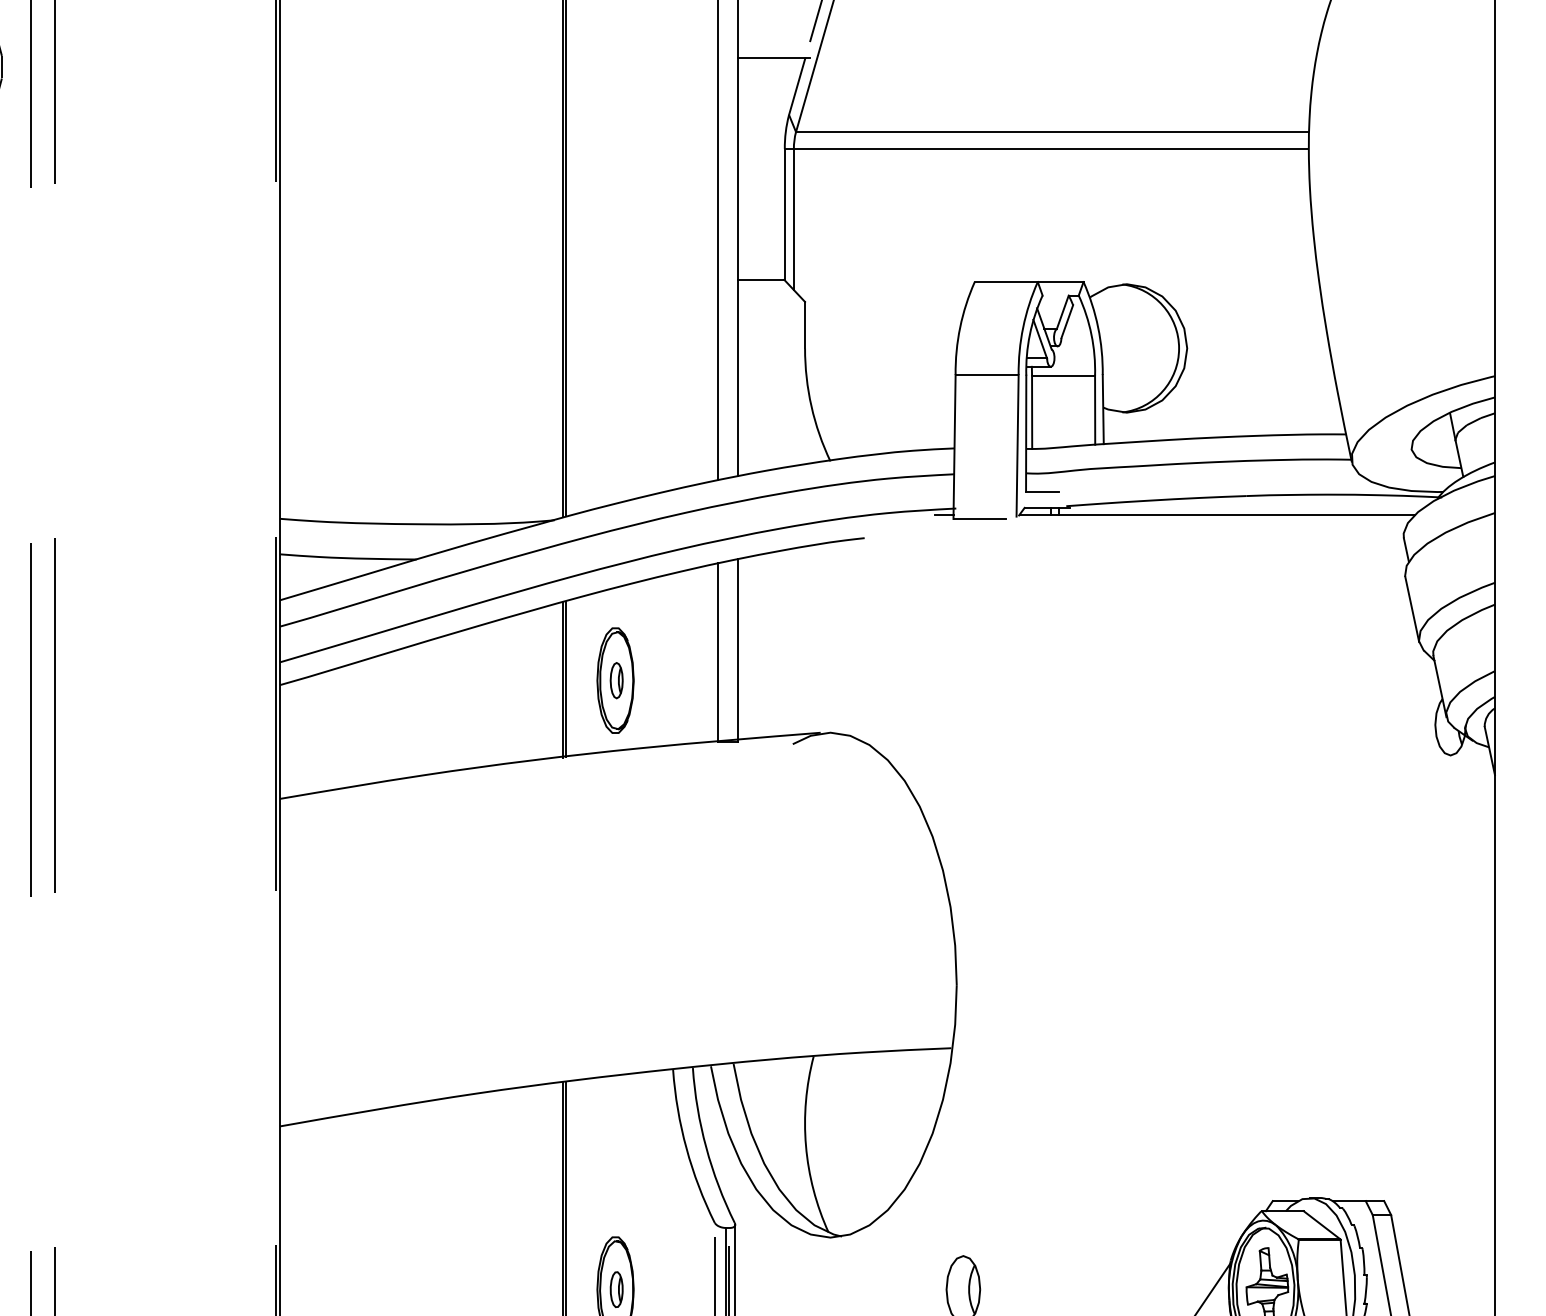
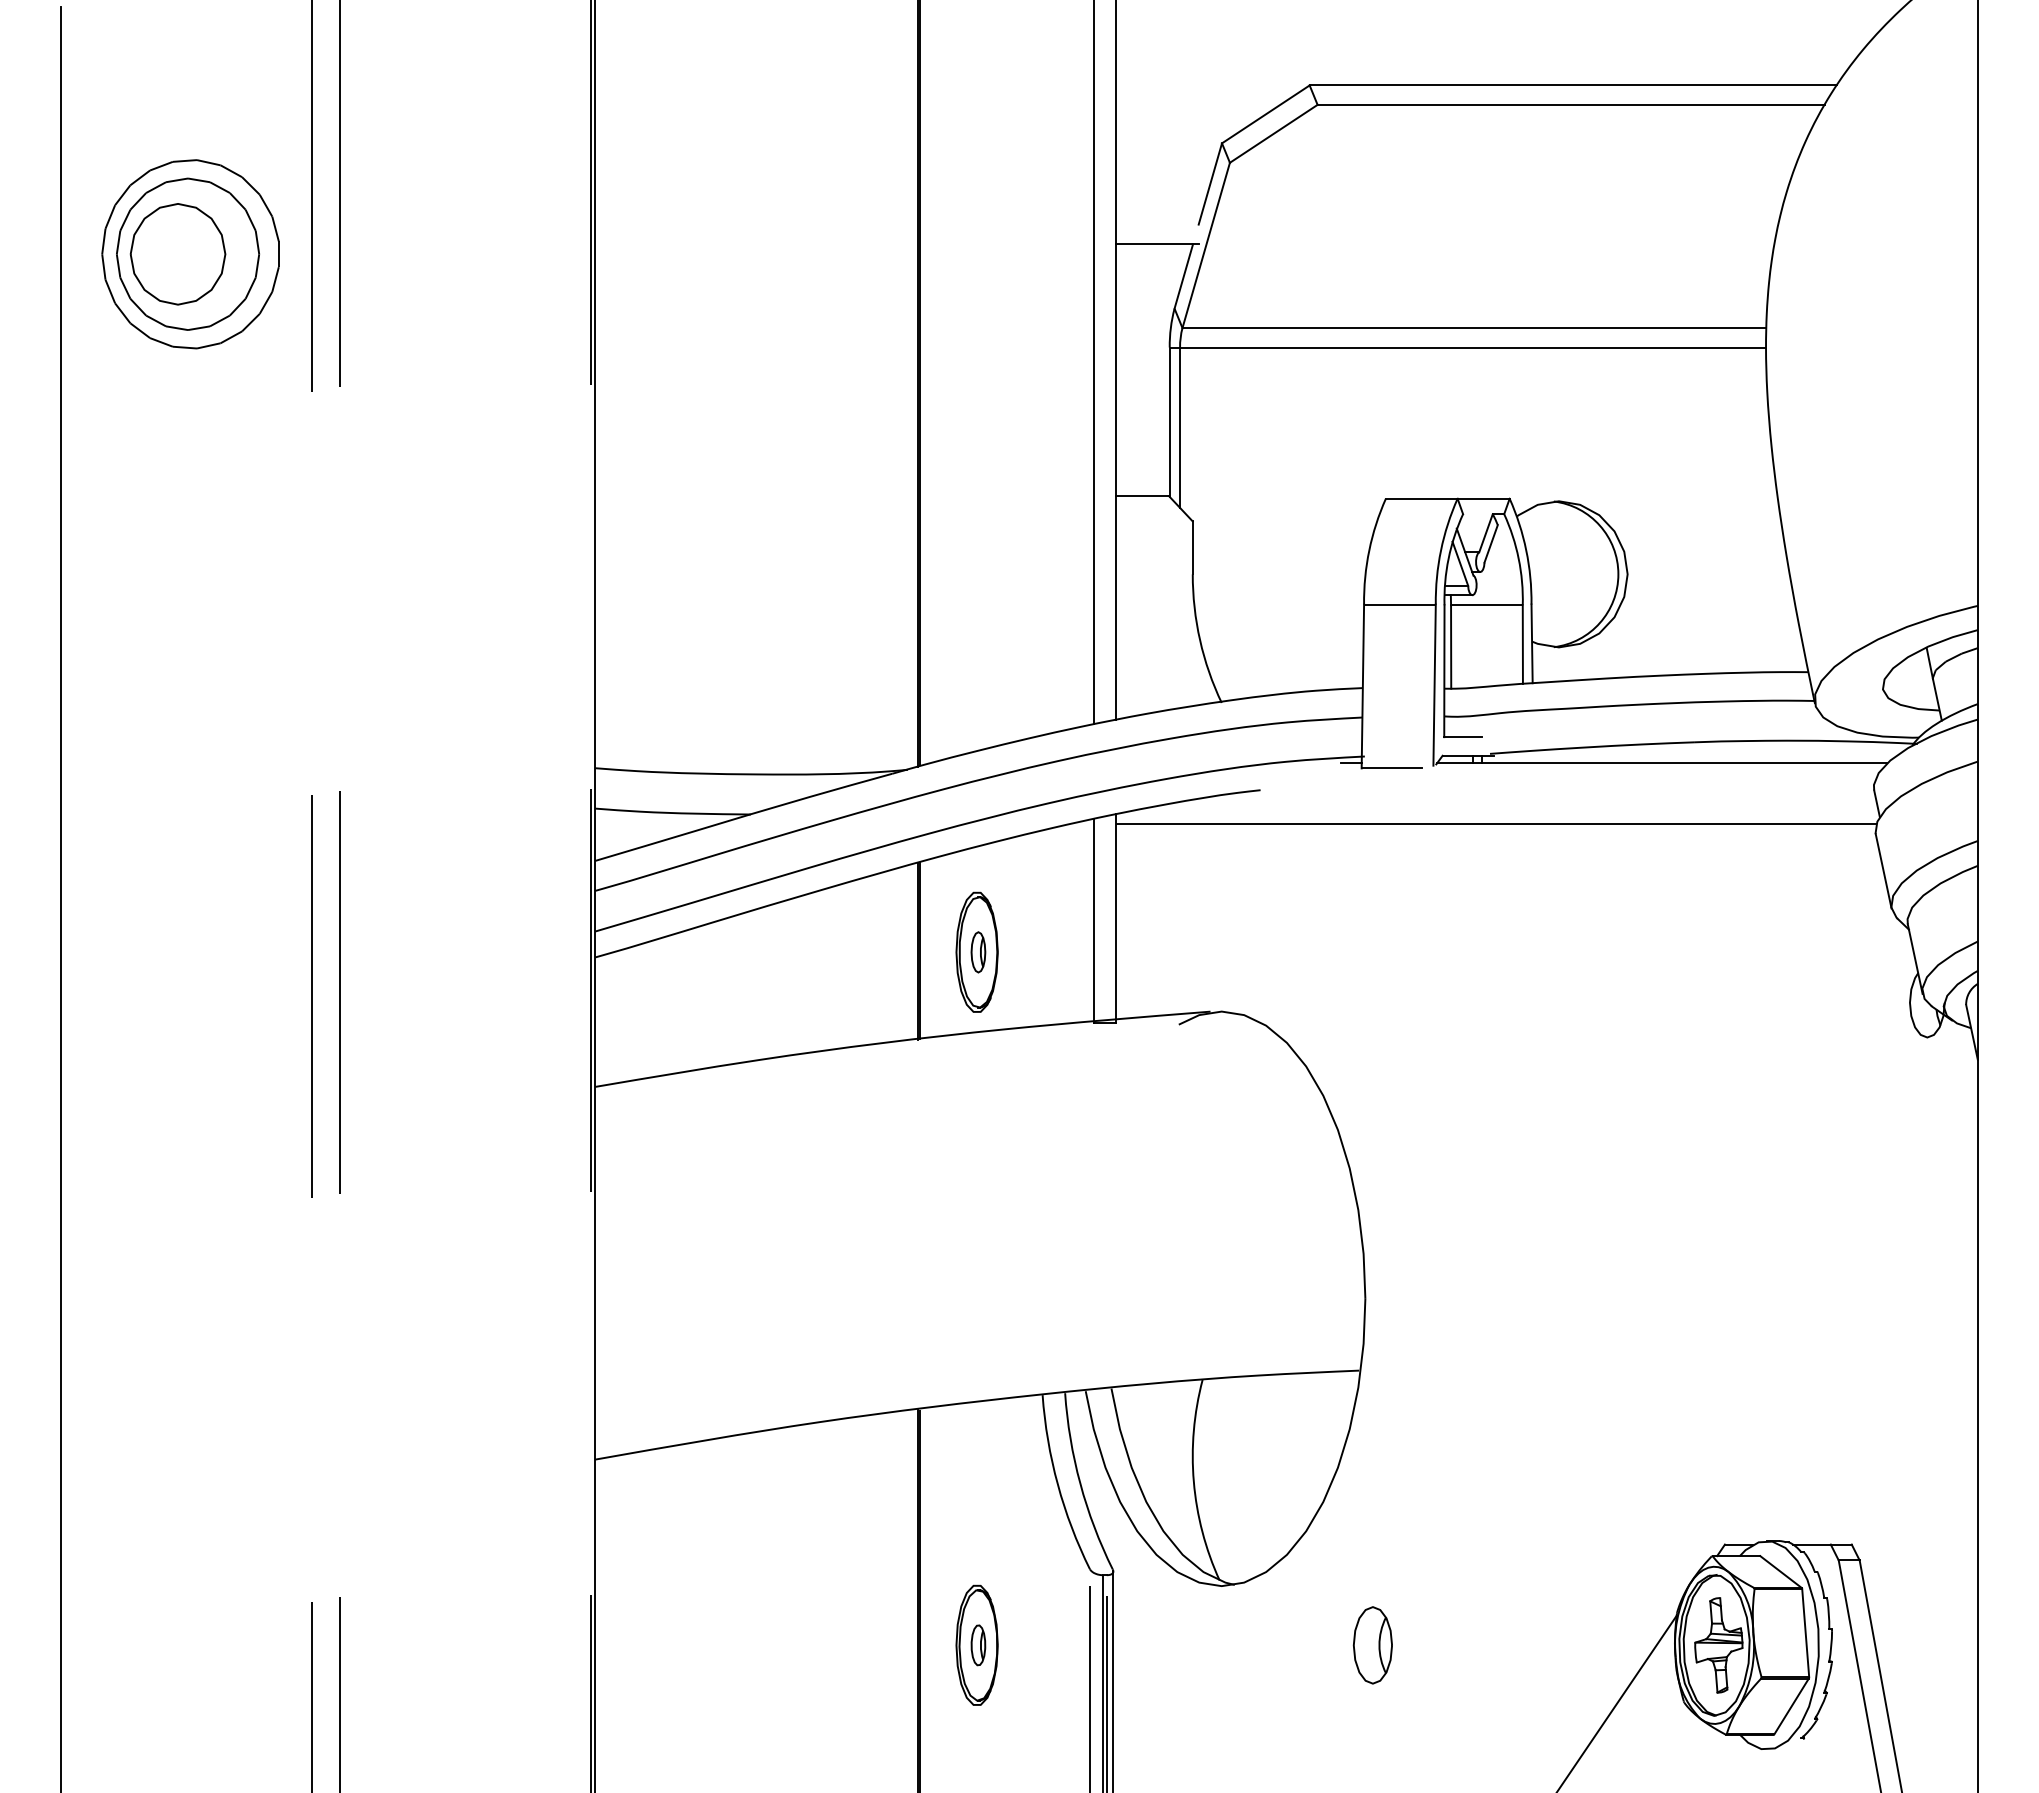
line: (1071, 567) -> (1496, 823), added

